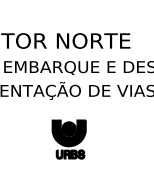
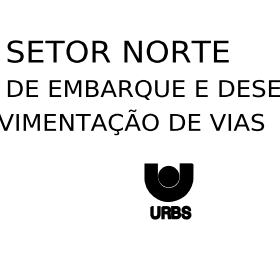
part: (68, 139) -> (168, 191), moved

